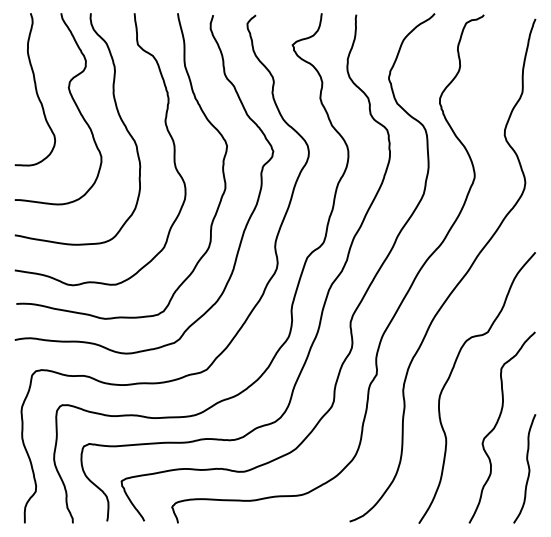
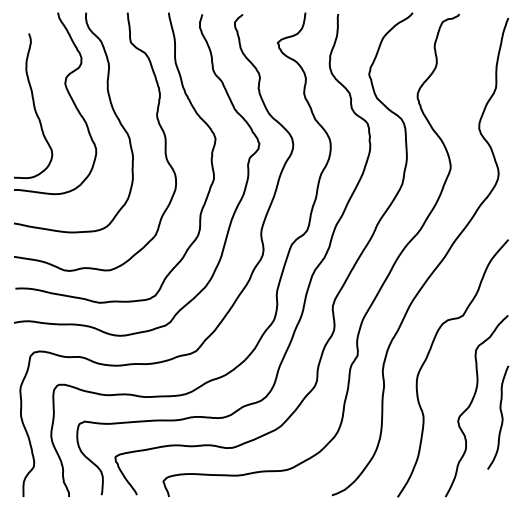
curve: (35, 89) -> (33, 105), moved
curve: (528, 468) -> (501, 417), moved

